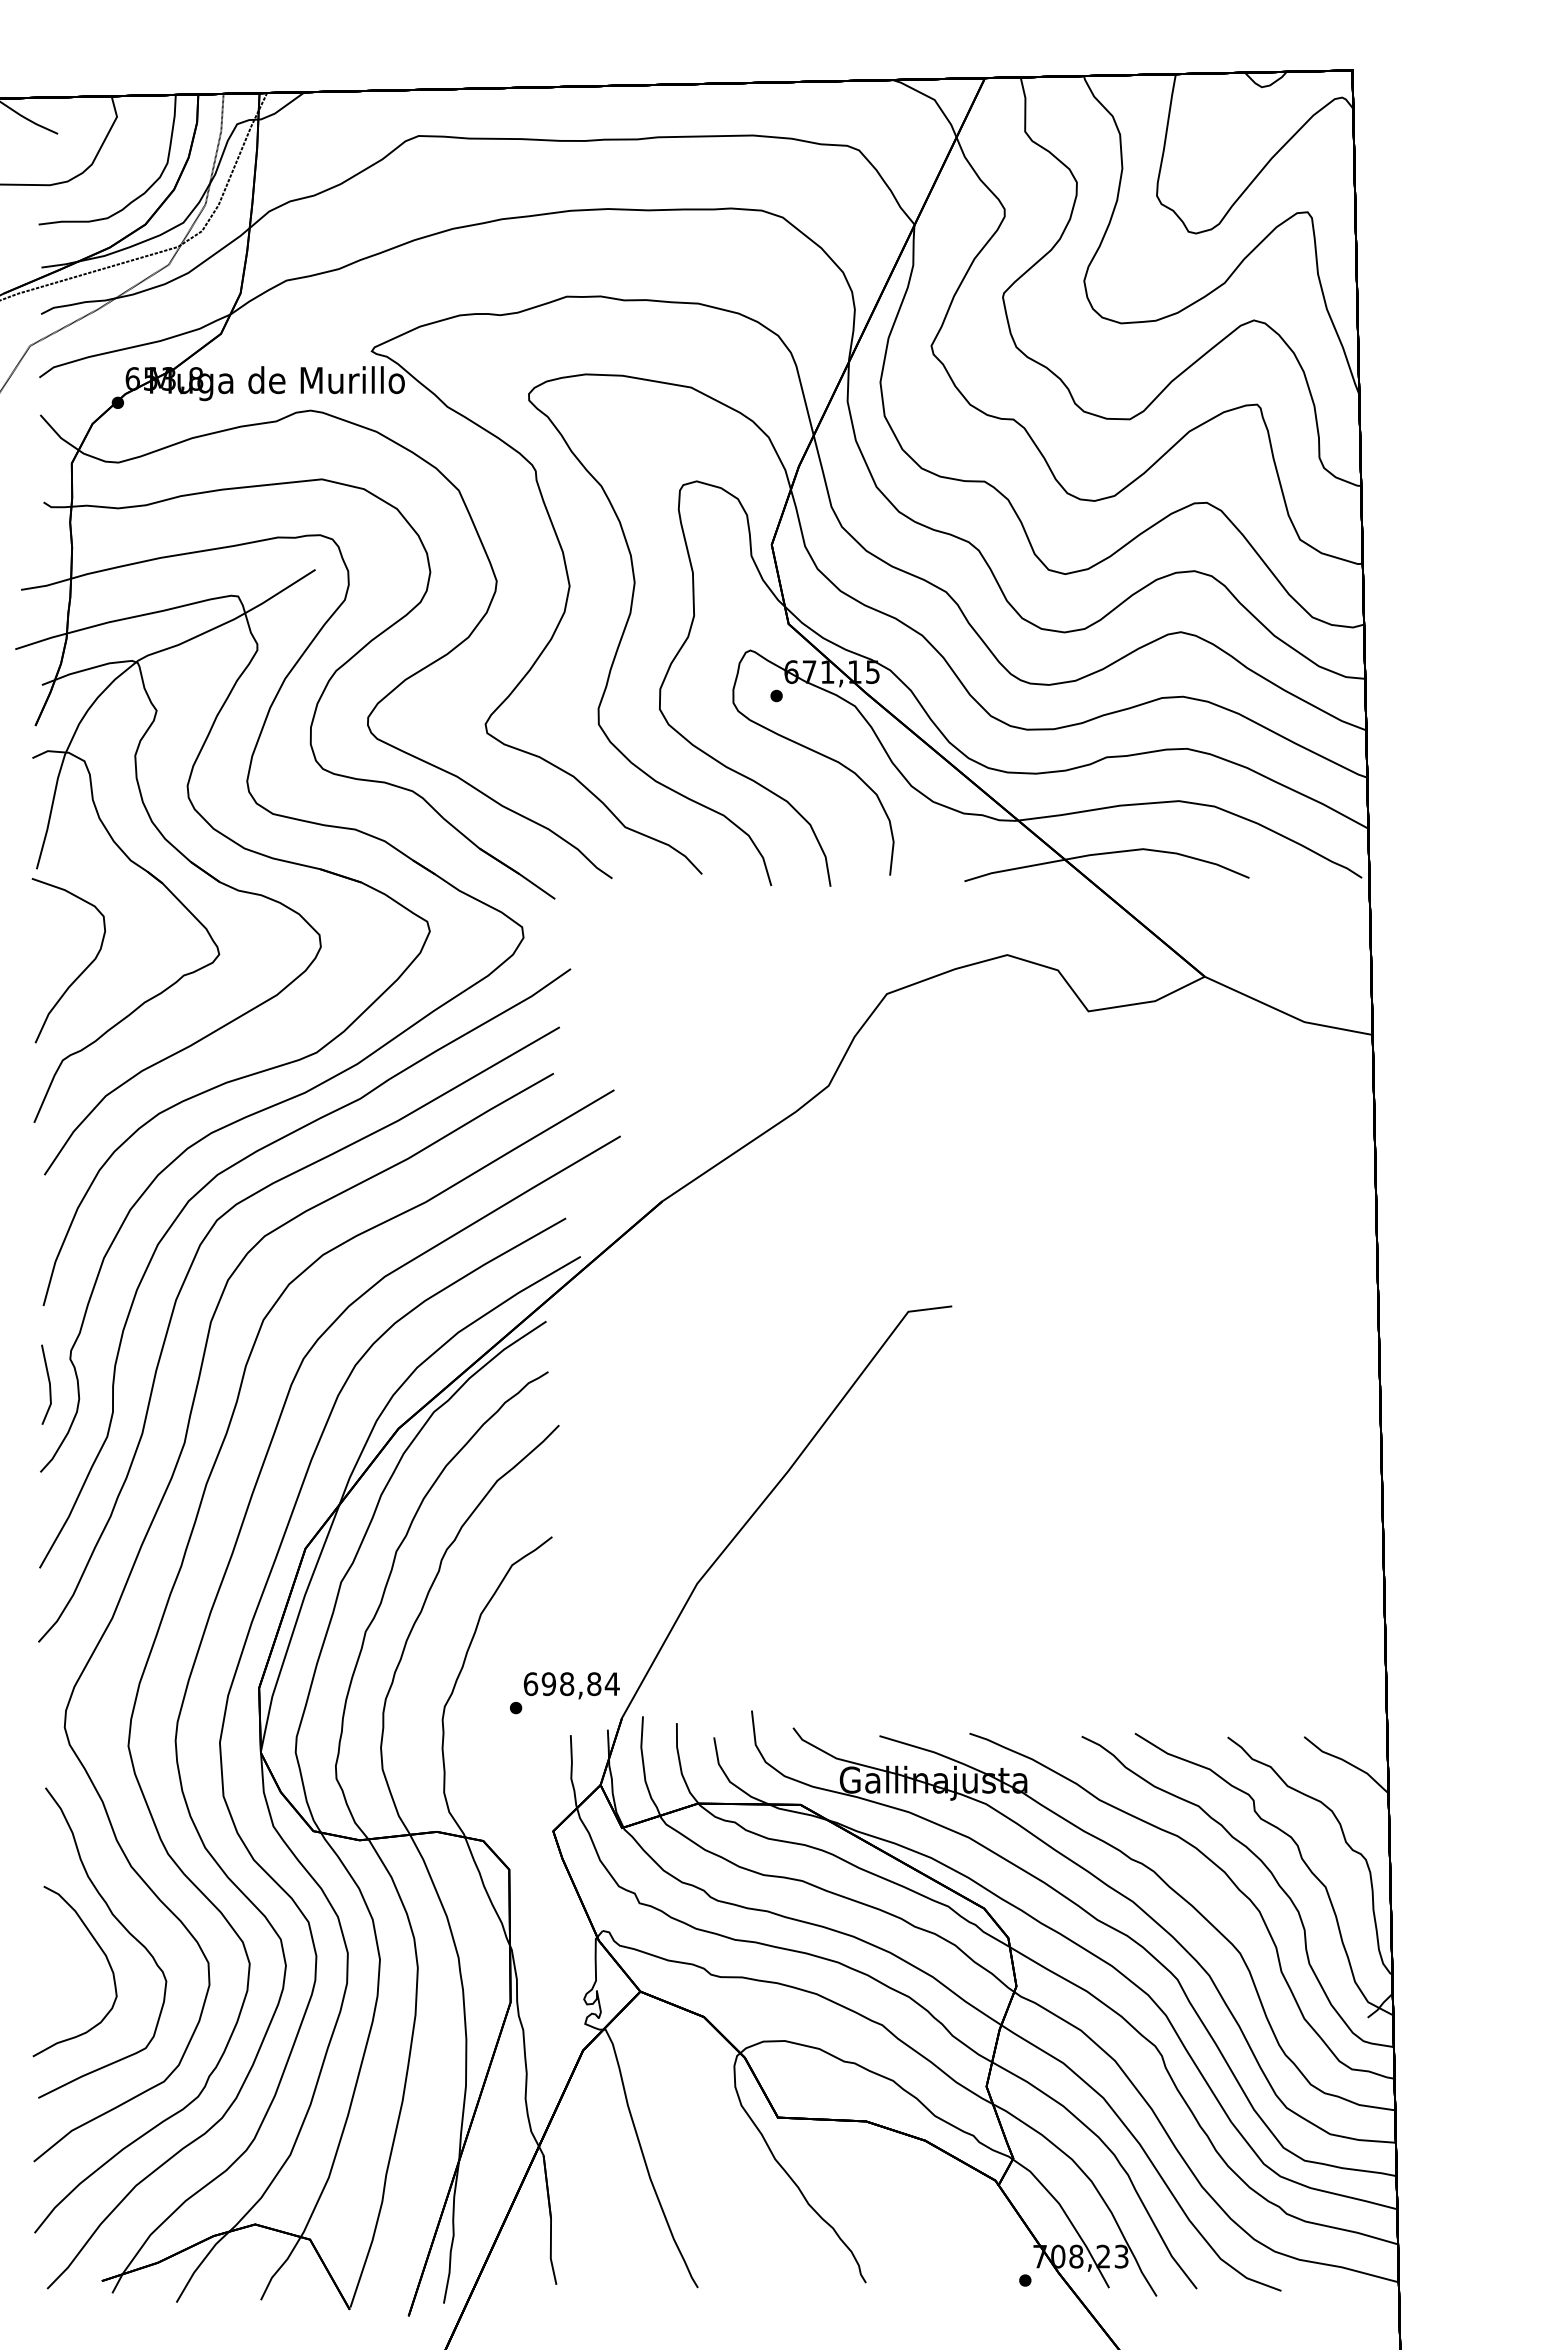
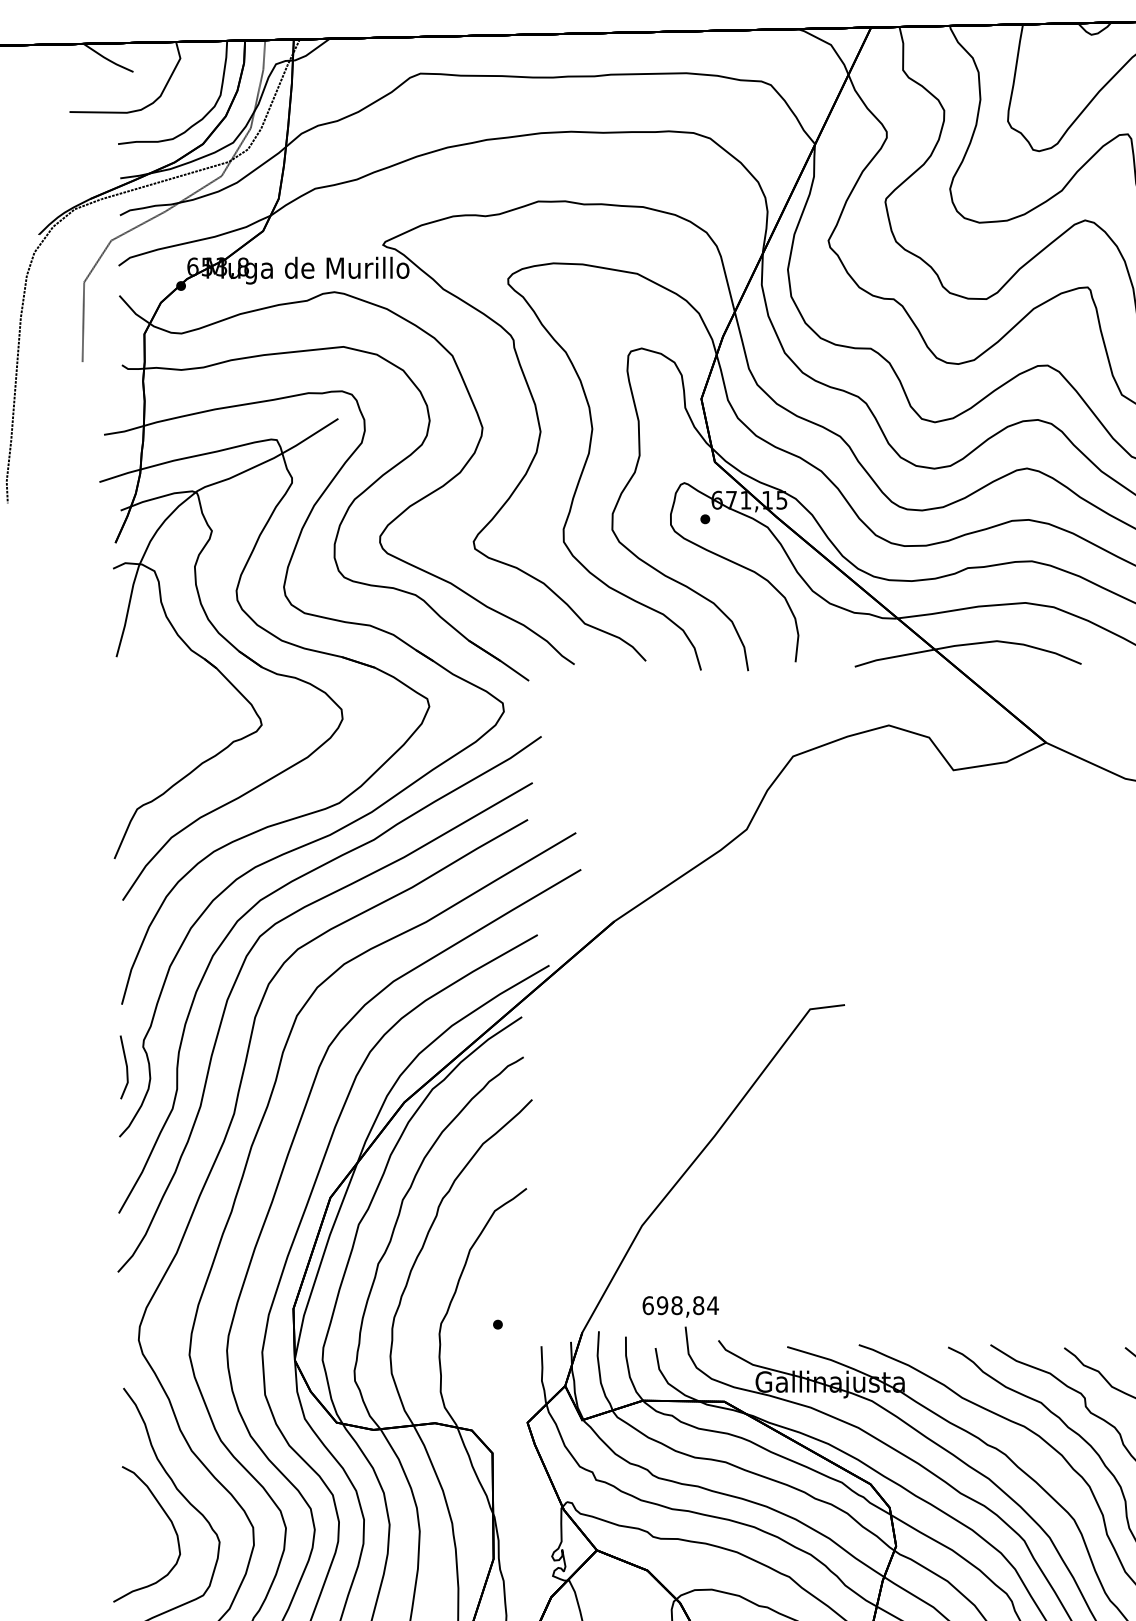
part: (81, 972) -> (152, 739), removed
text: (571, 1685) -> (680, 1306), moved

